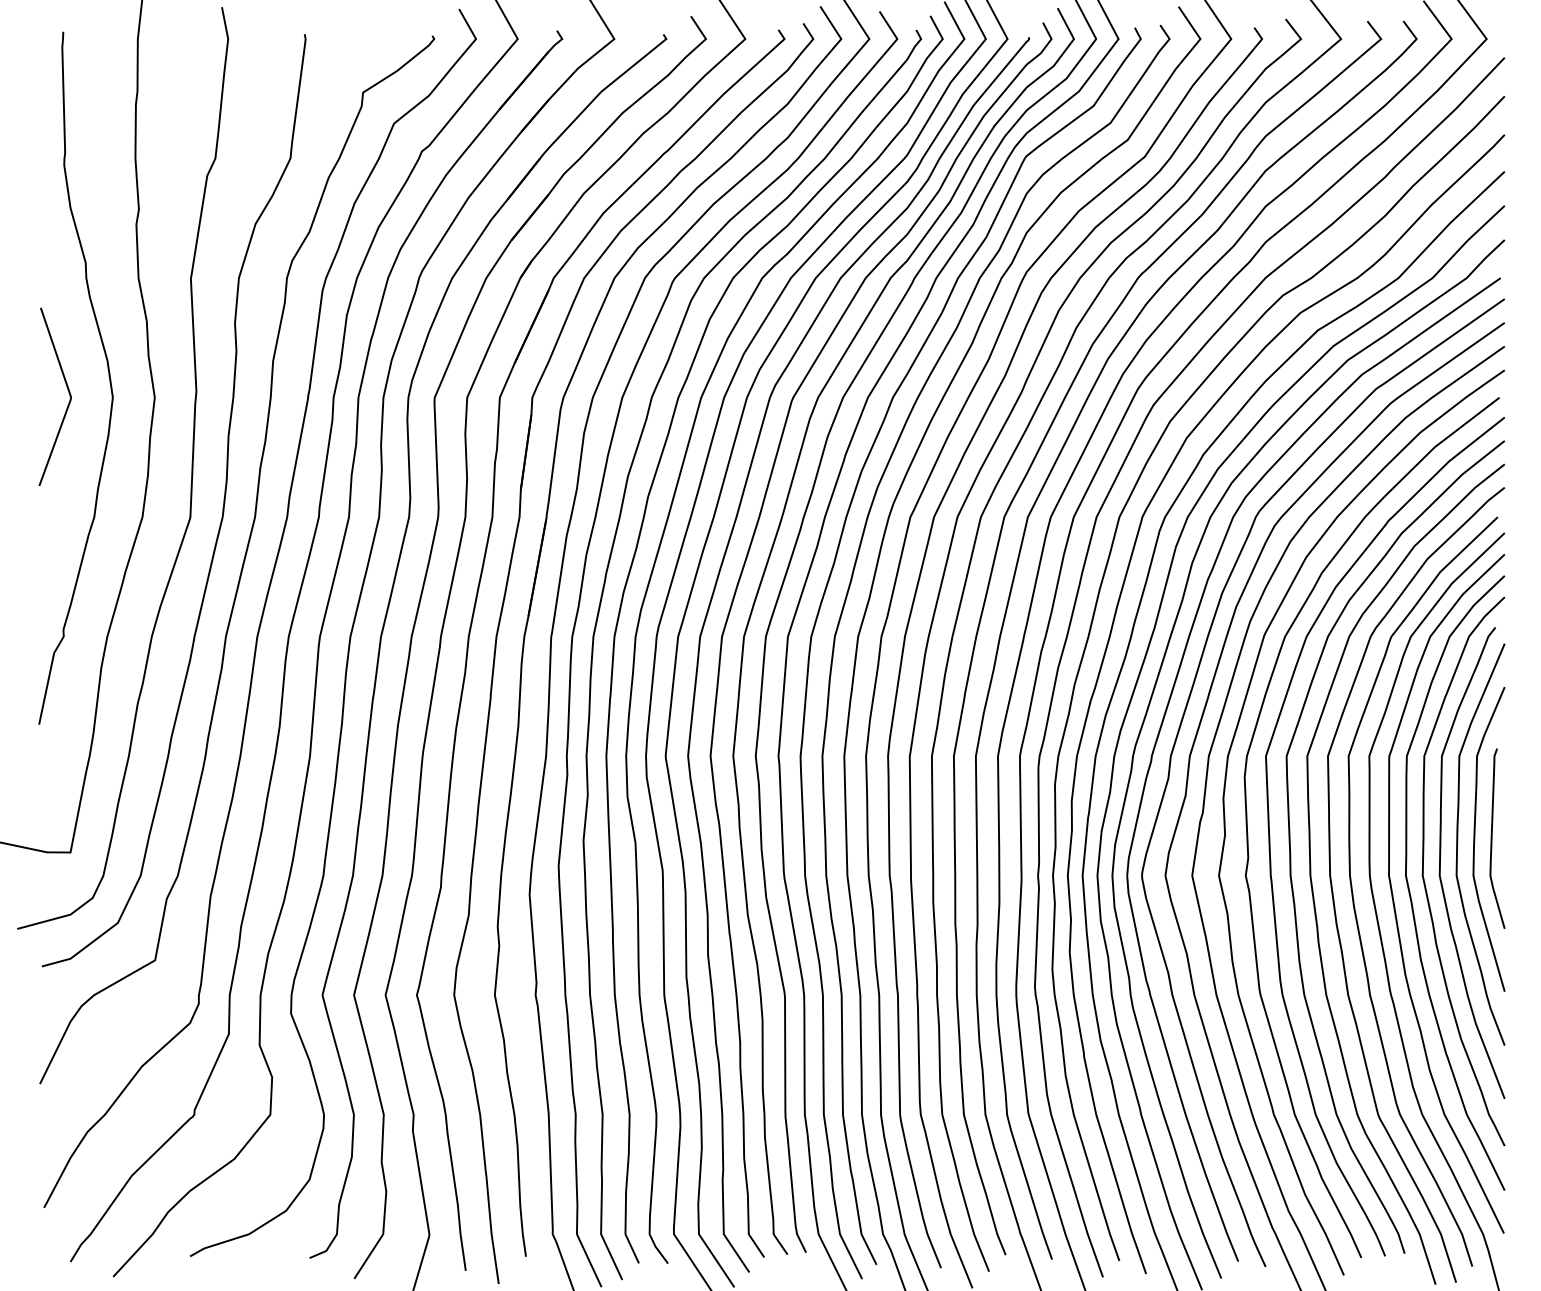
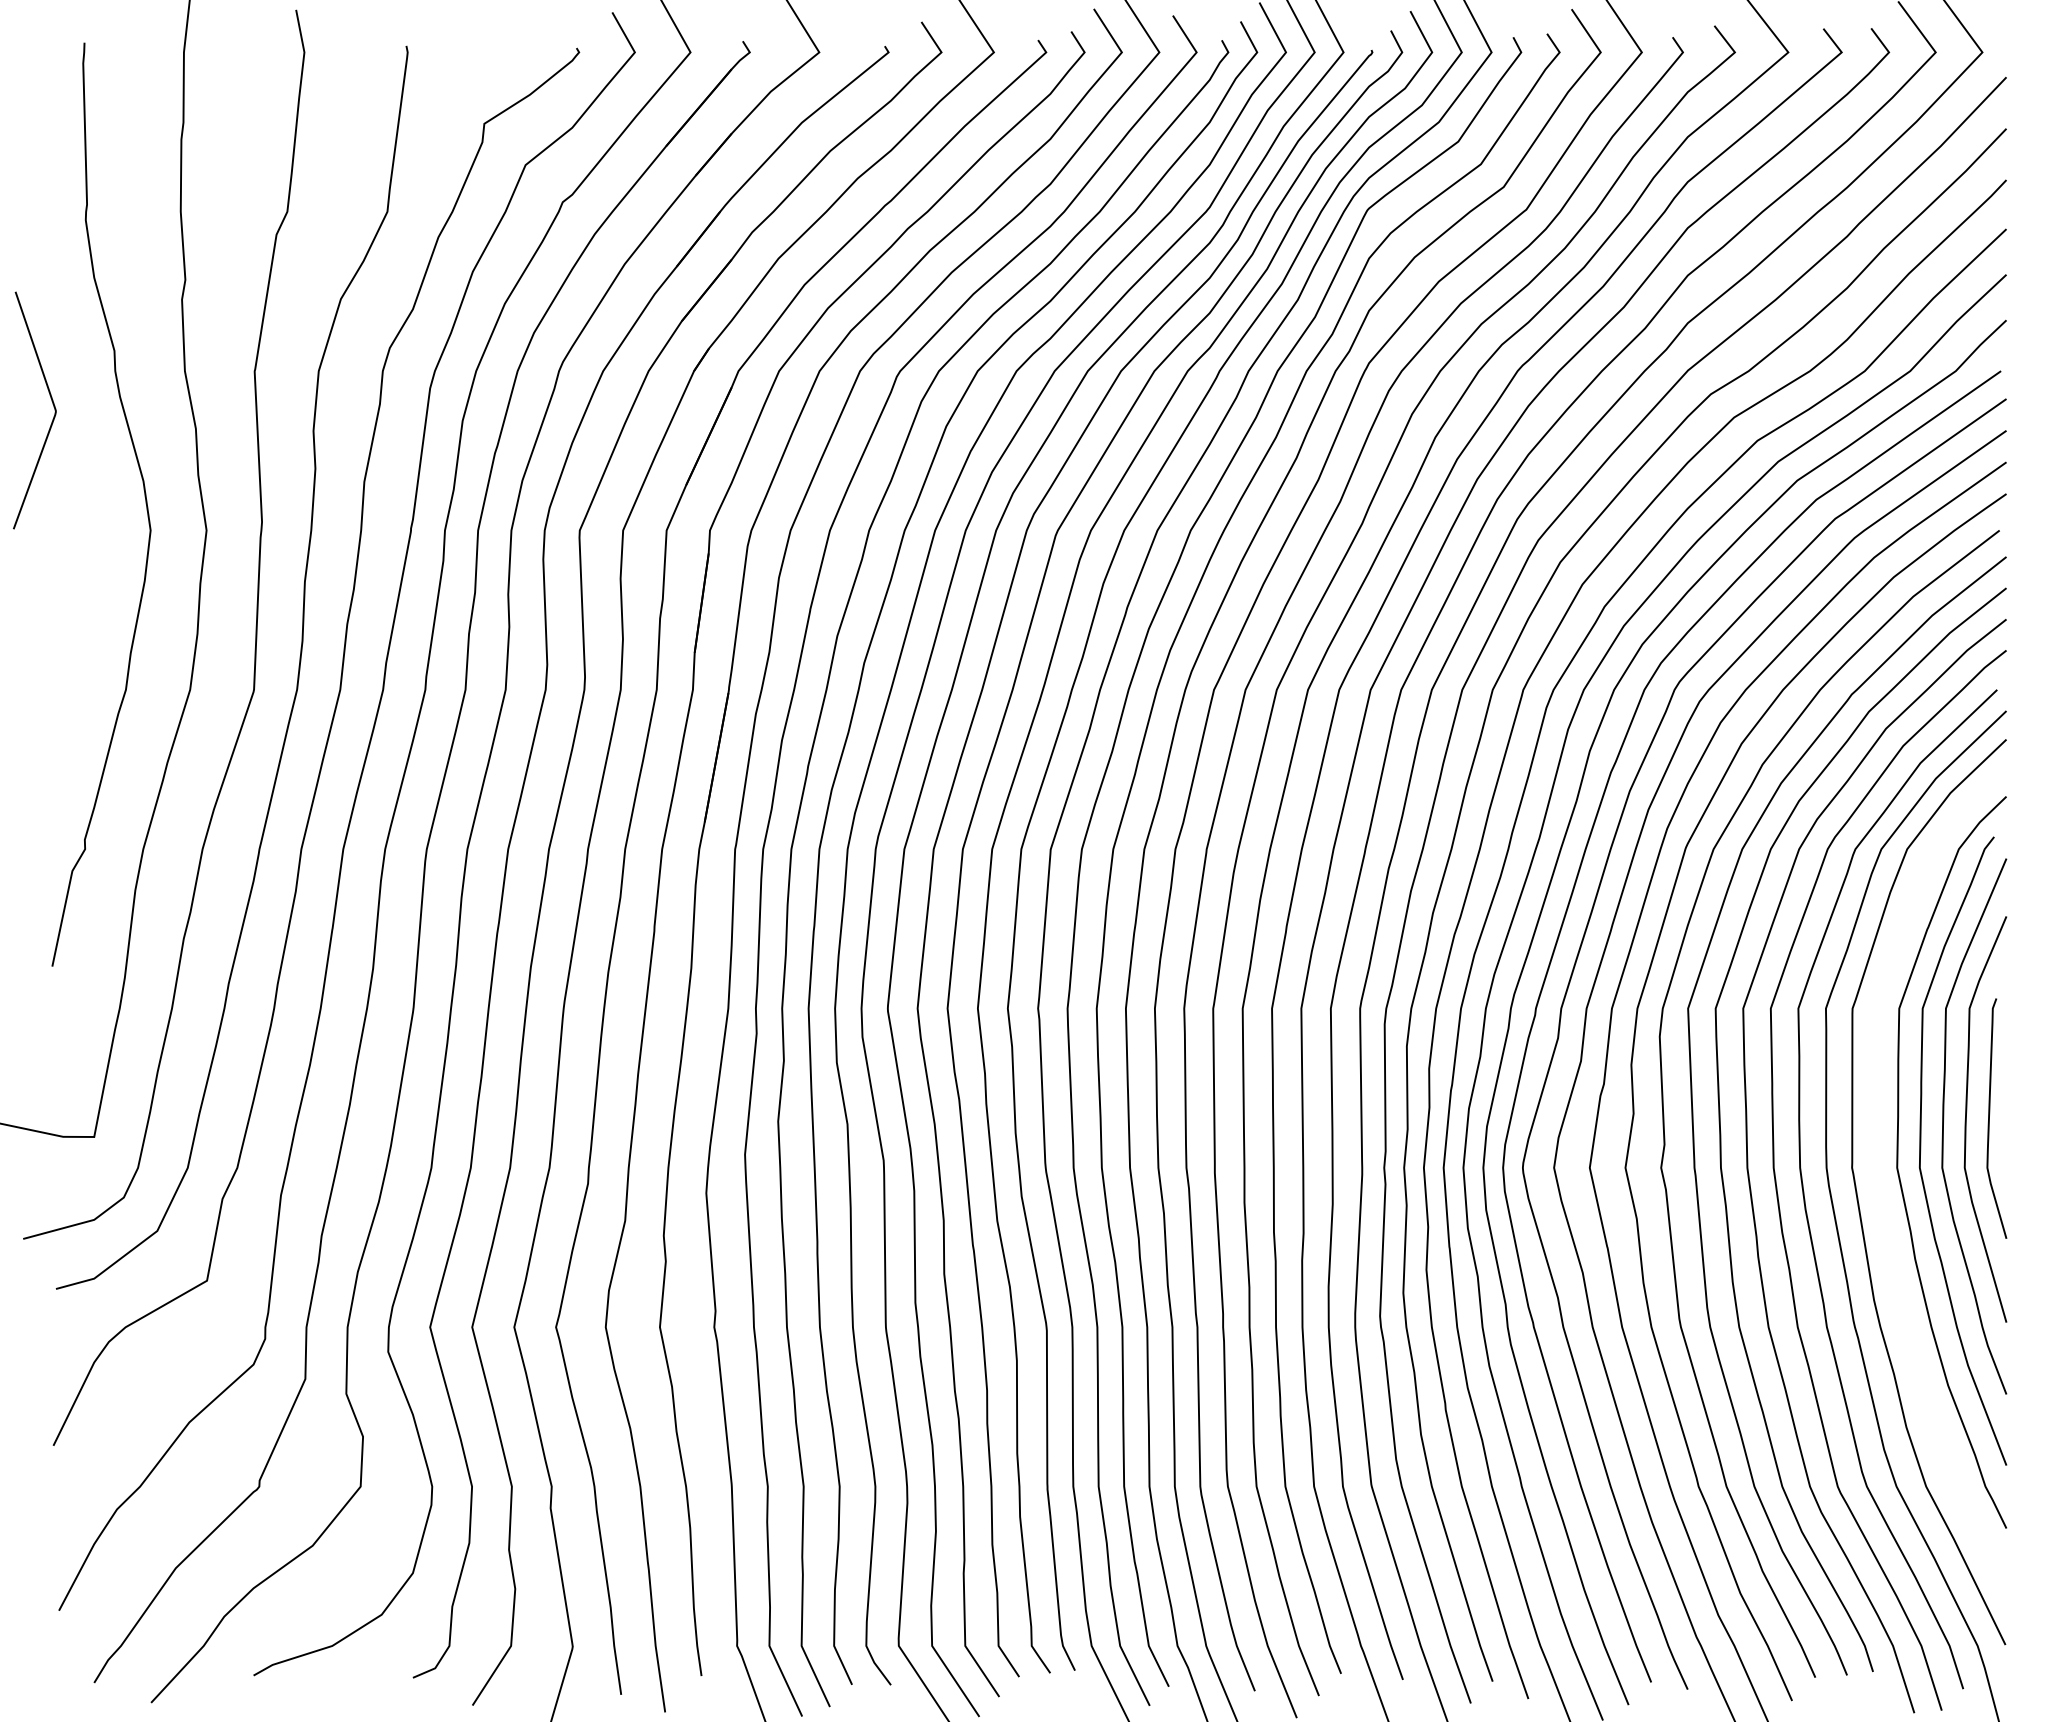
curve: (68, 392) -> (52, 404), moved
curve: (1410, 891) -> (1880, 1189), removed

